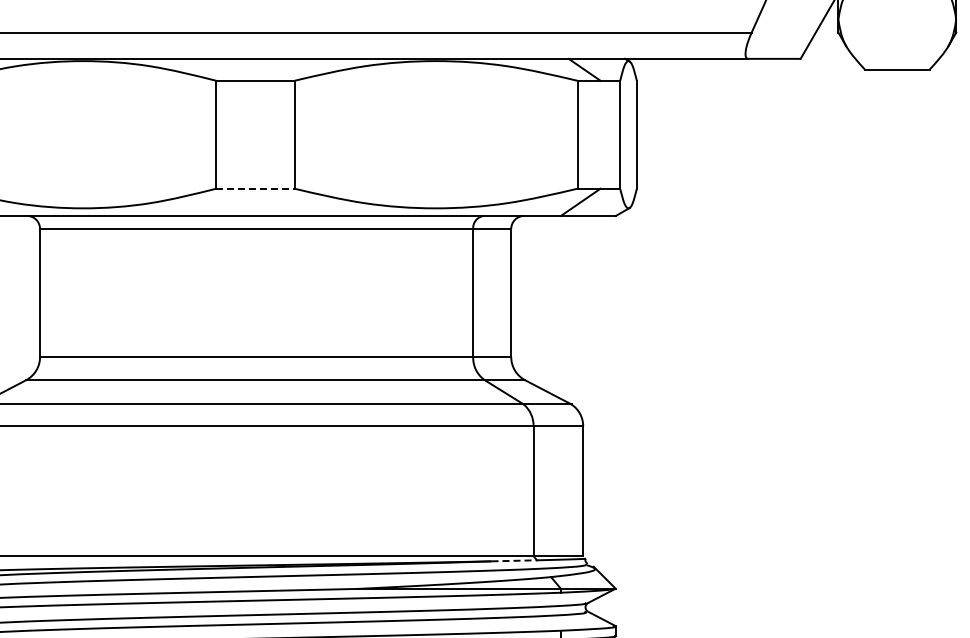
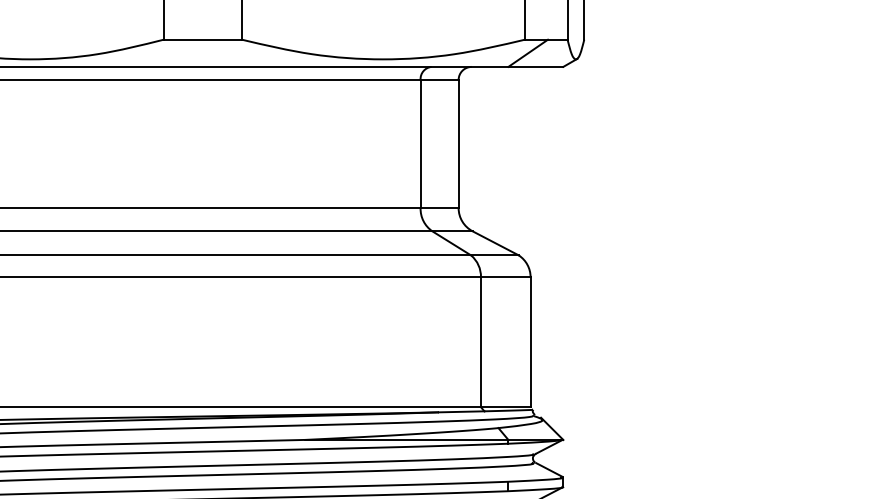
line: (255, 188) -> (202, 39), dashed -> solid
line: (514, 560) -> (461, 411), dashed -> solid

